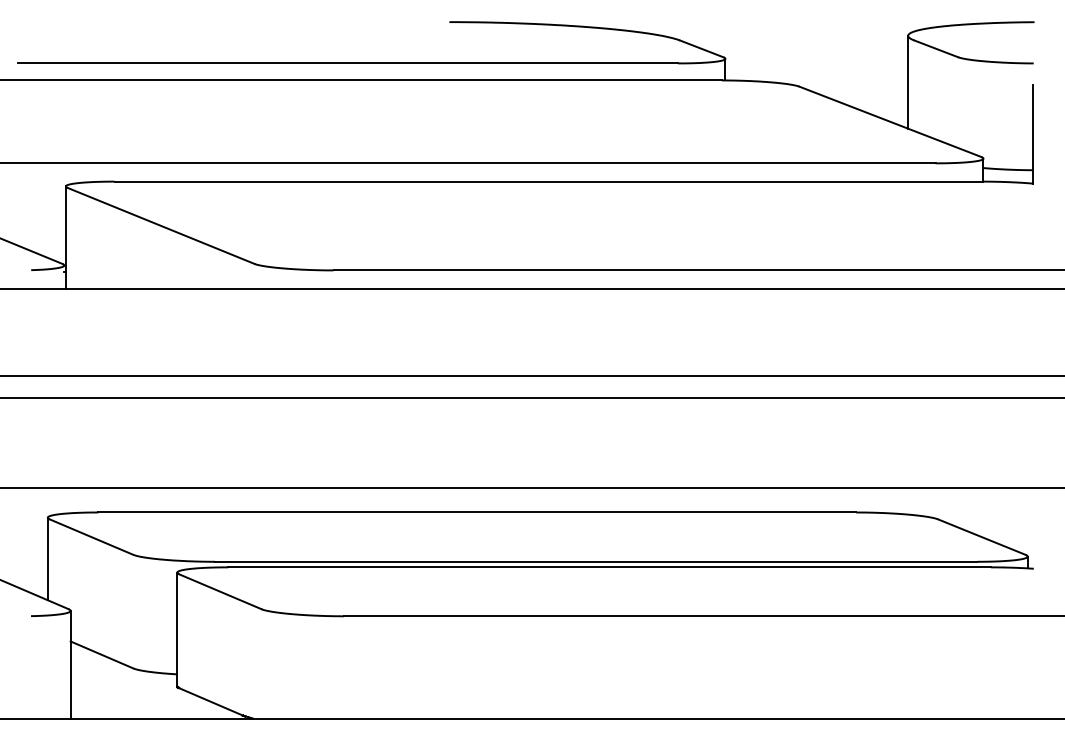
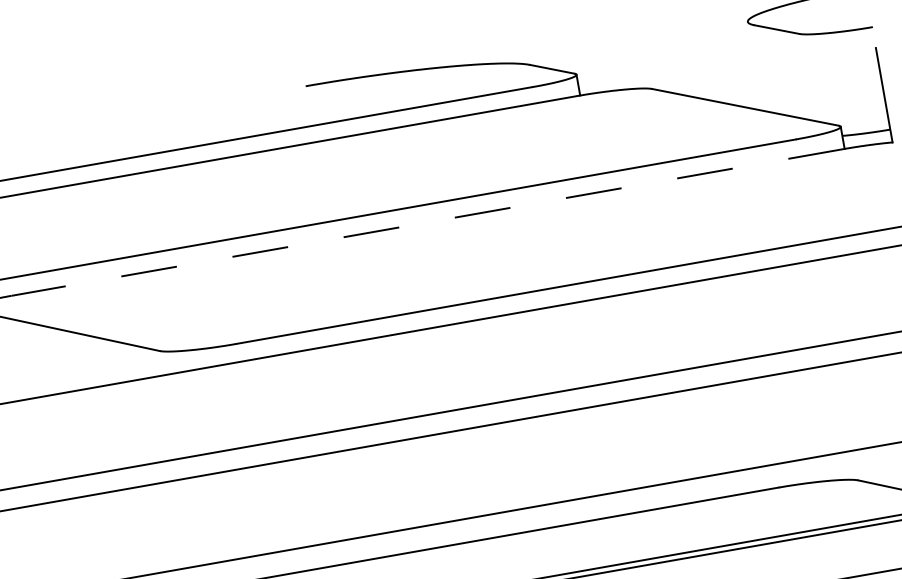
line: (908, 81) -> (755, 65), removed
line: (548, 181) -> (427, 222), solid -> dashed

